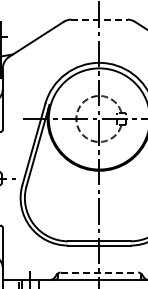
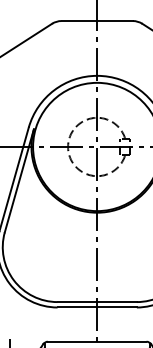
line: (99, 19) -> (97, 20), dashed -> solid
line: (99, 272) -> (97, 341), dashed -> solid

